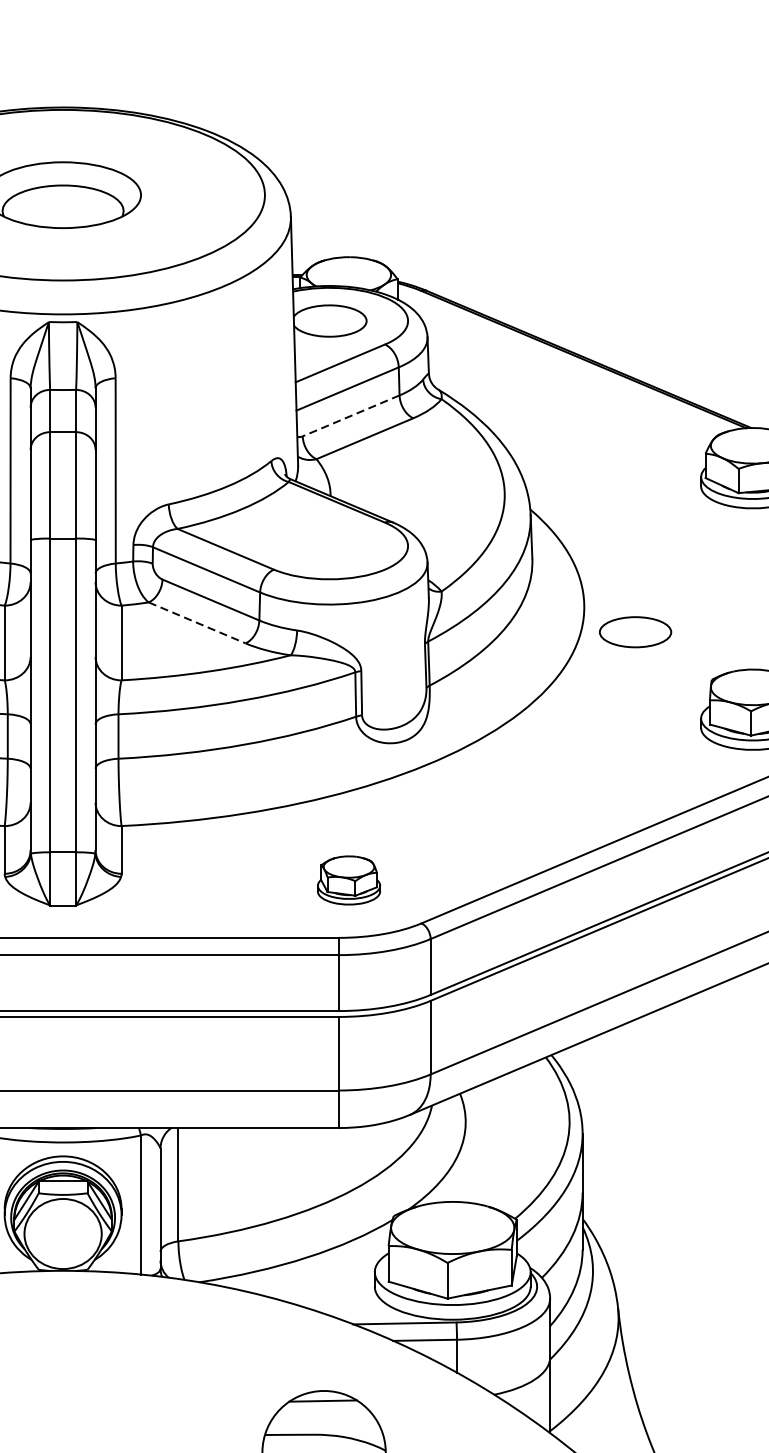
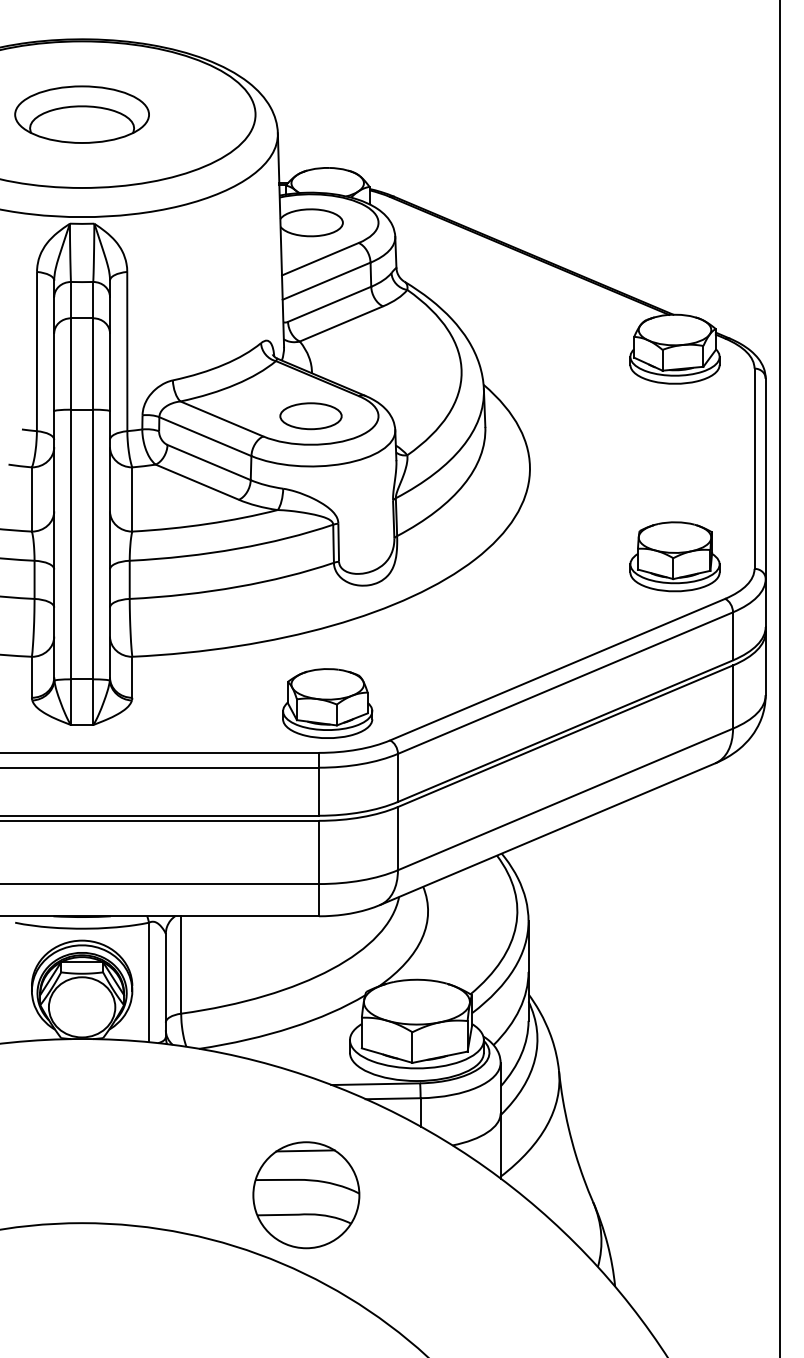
line: (350, 416) -> (329, 304), dashed -> solid
line: (197, 623) -> (197, 482), dashed -> solid
part: (634, 632) -> (310, 416), moved
part: (348, 880) -> (327, 703), size x1.67

